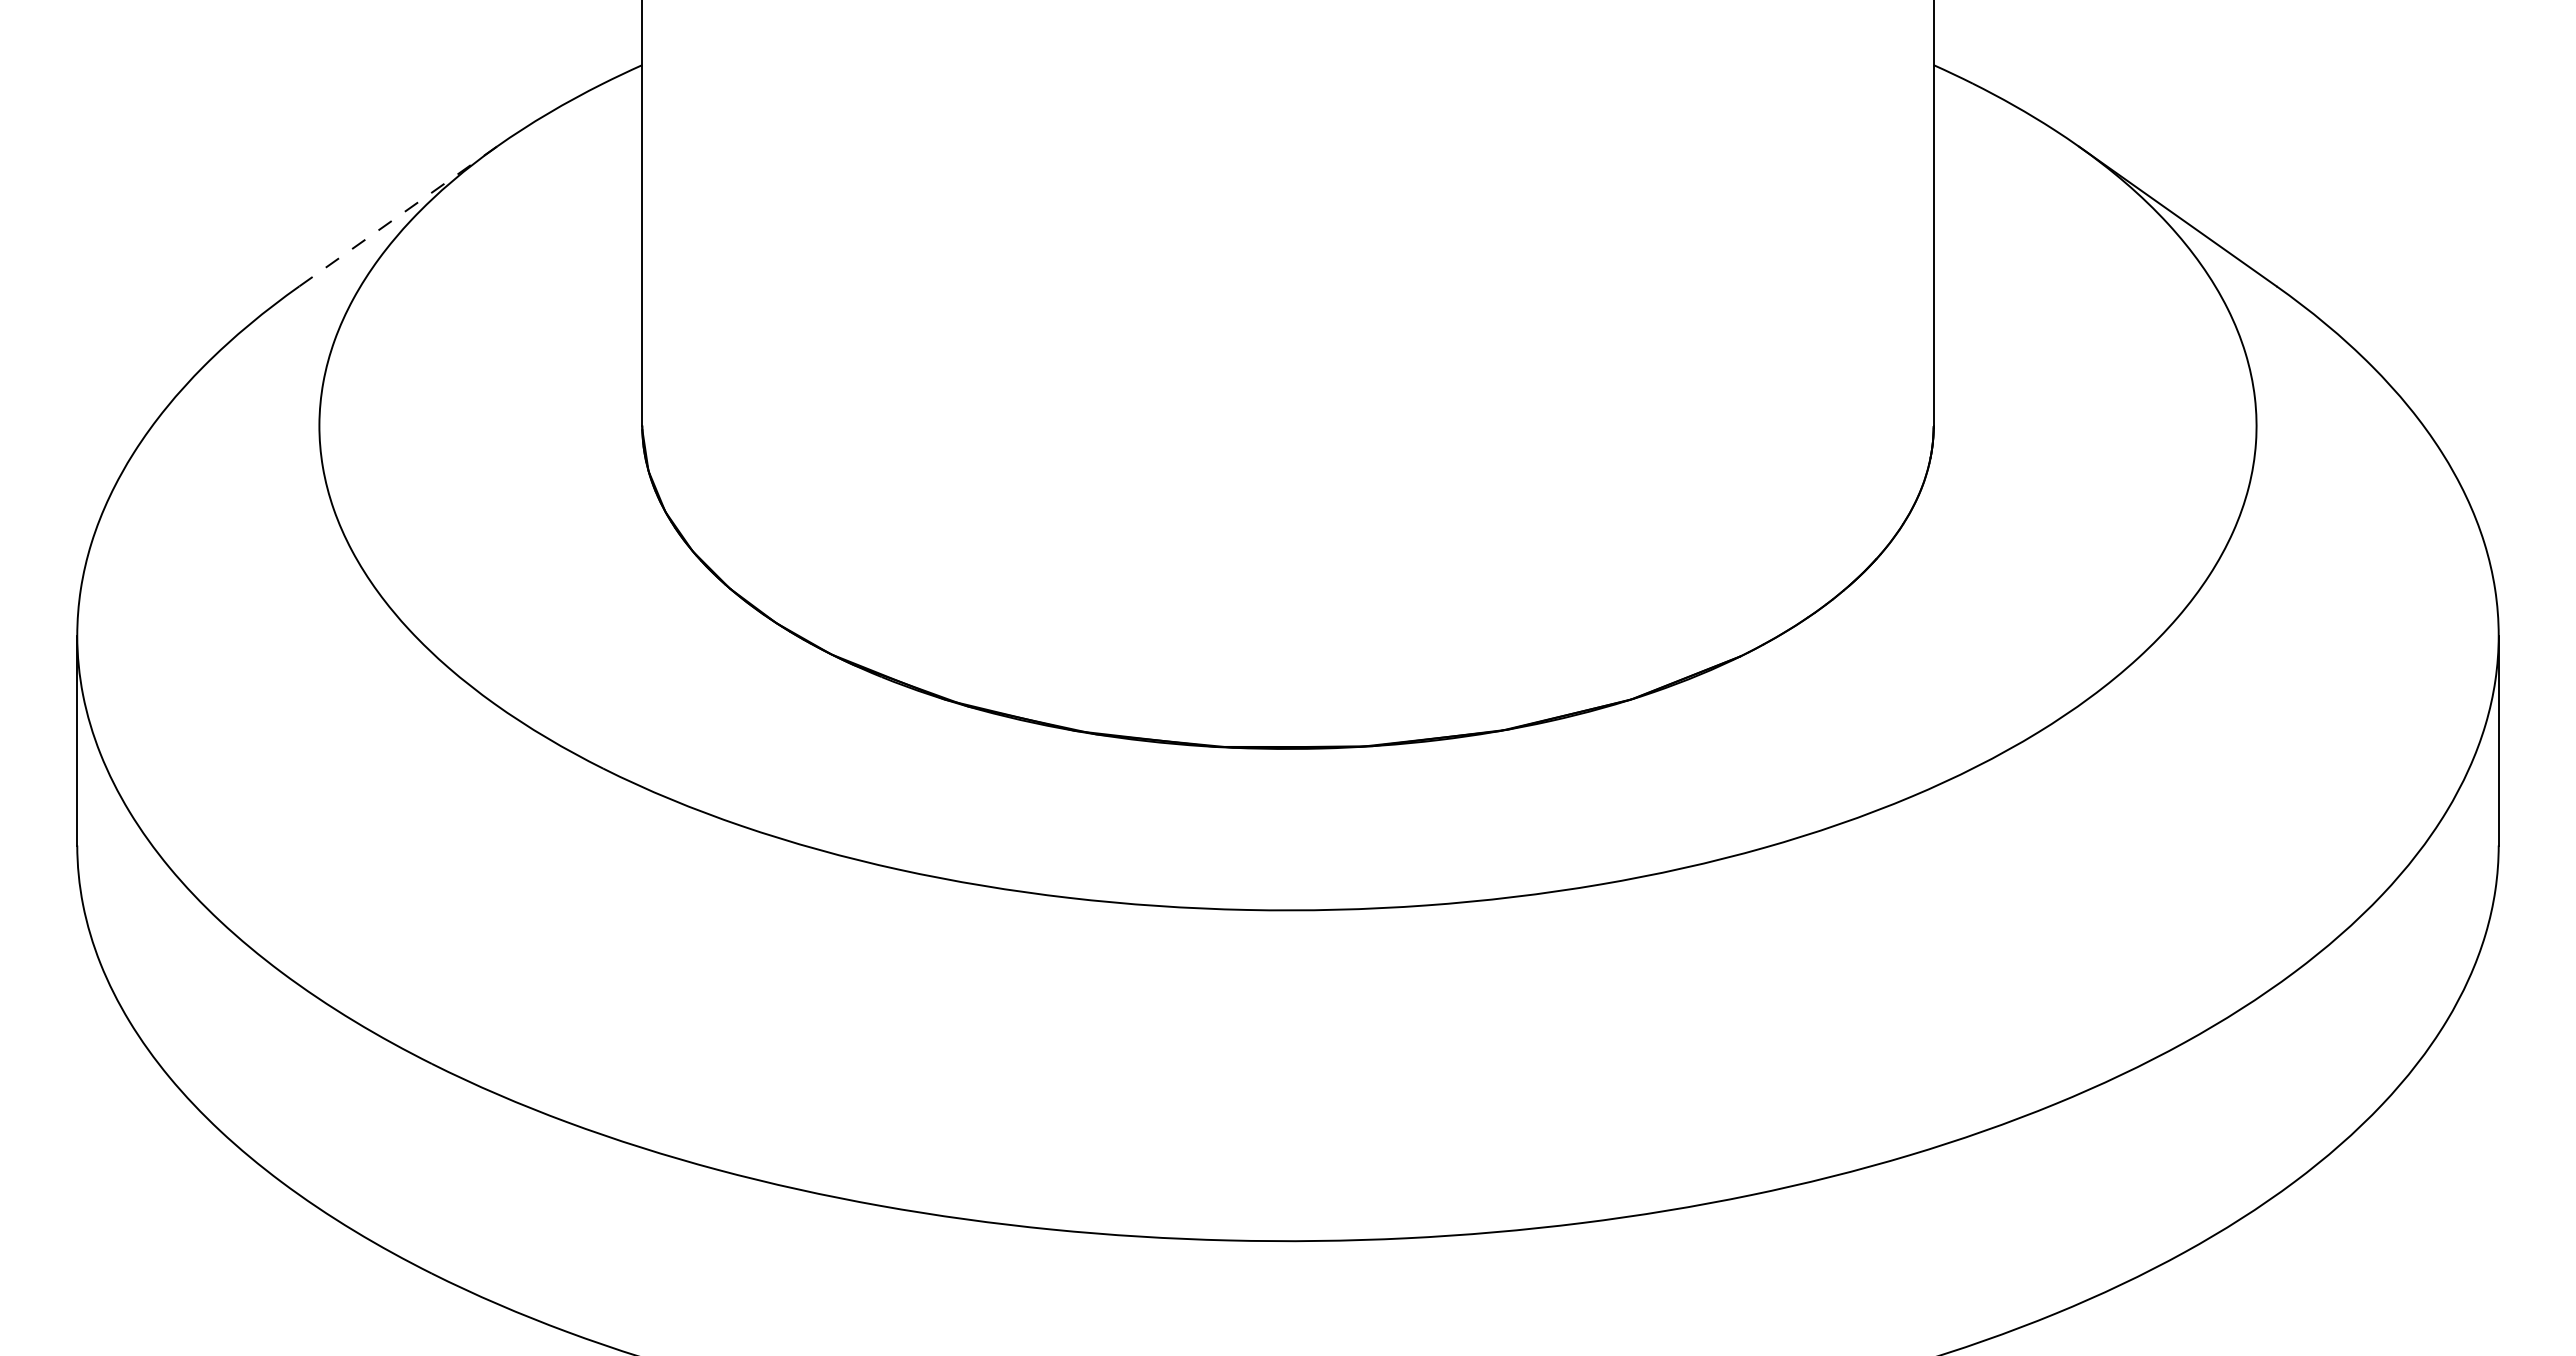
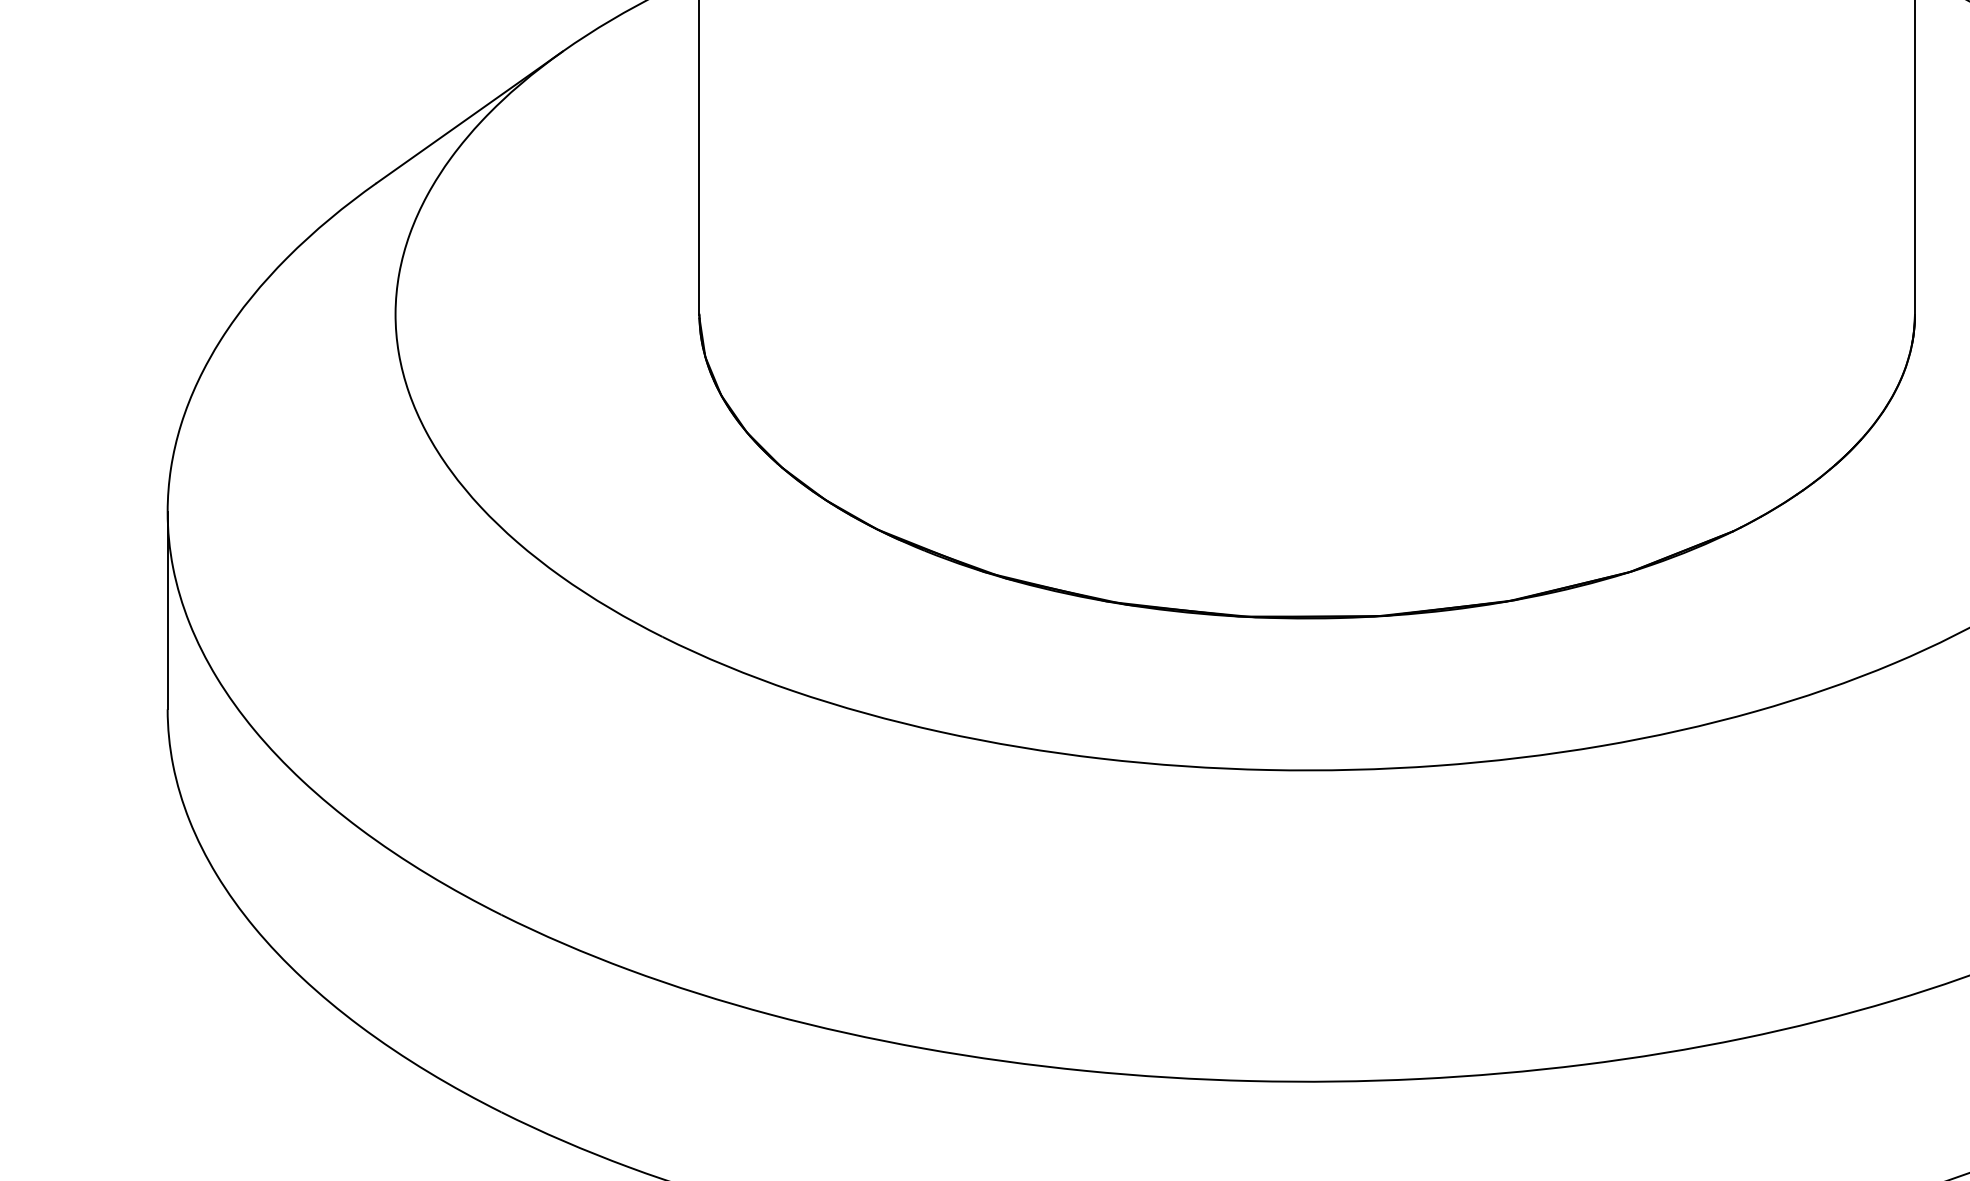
line: (397, 216) -> (469, 117), dashed -> solid

